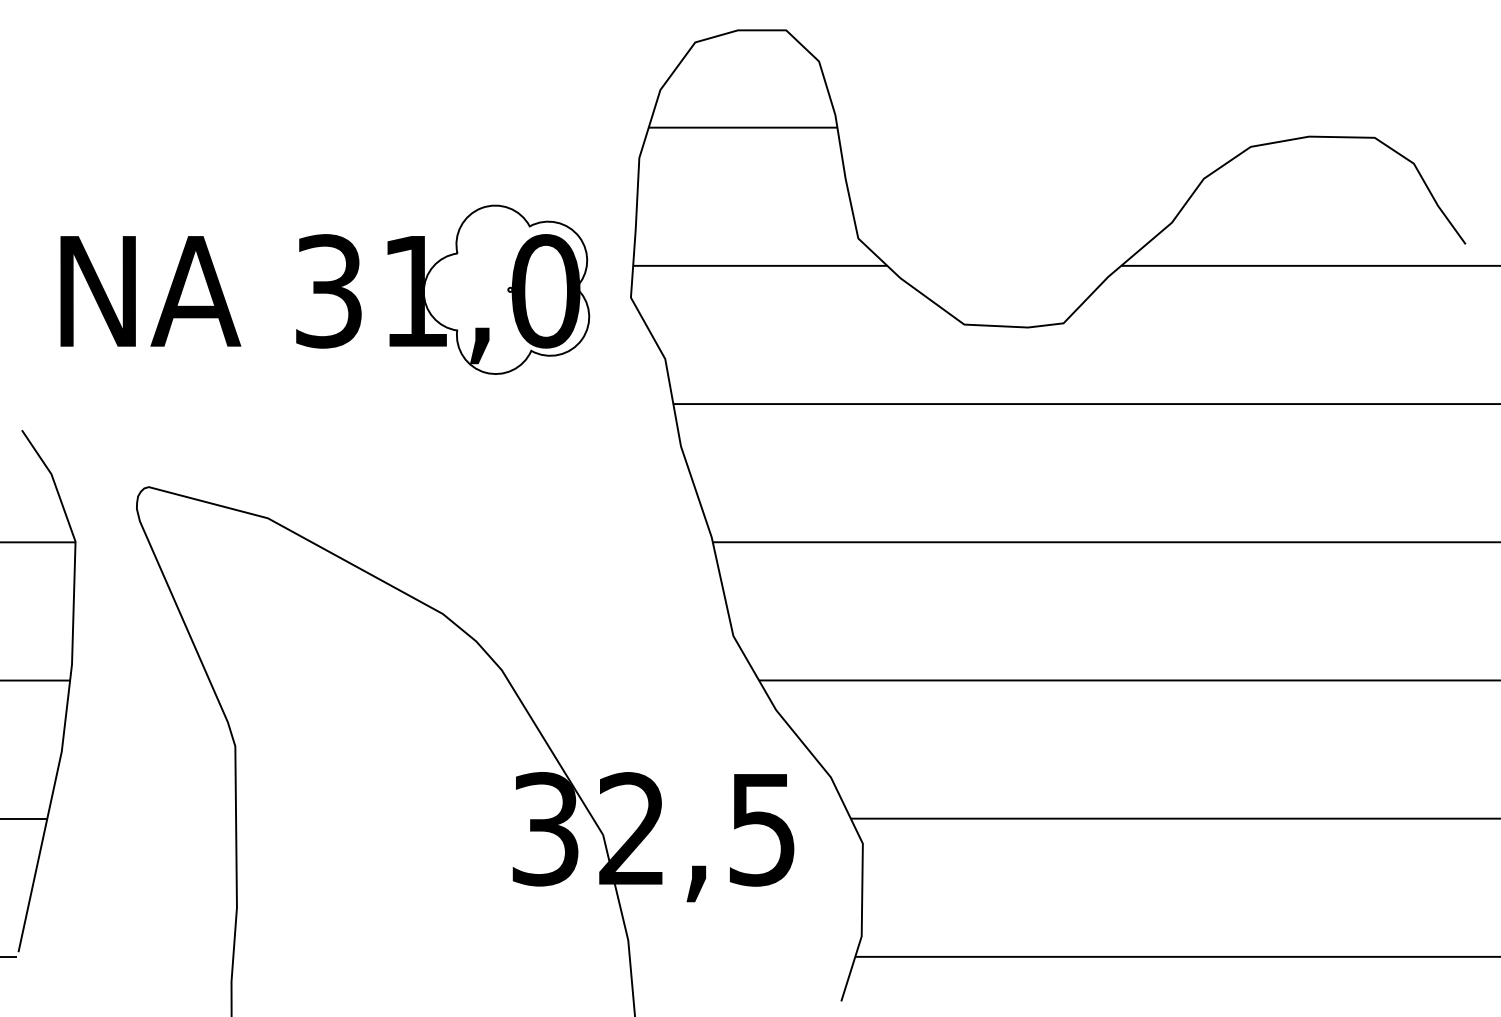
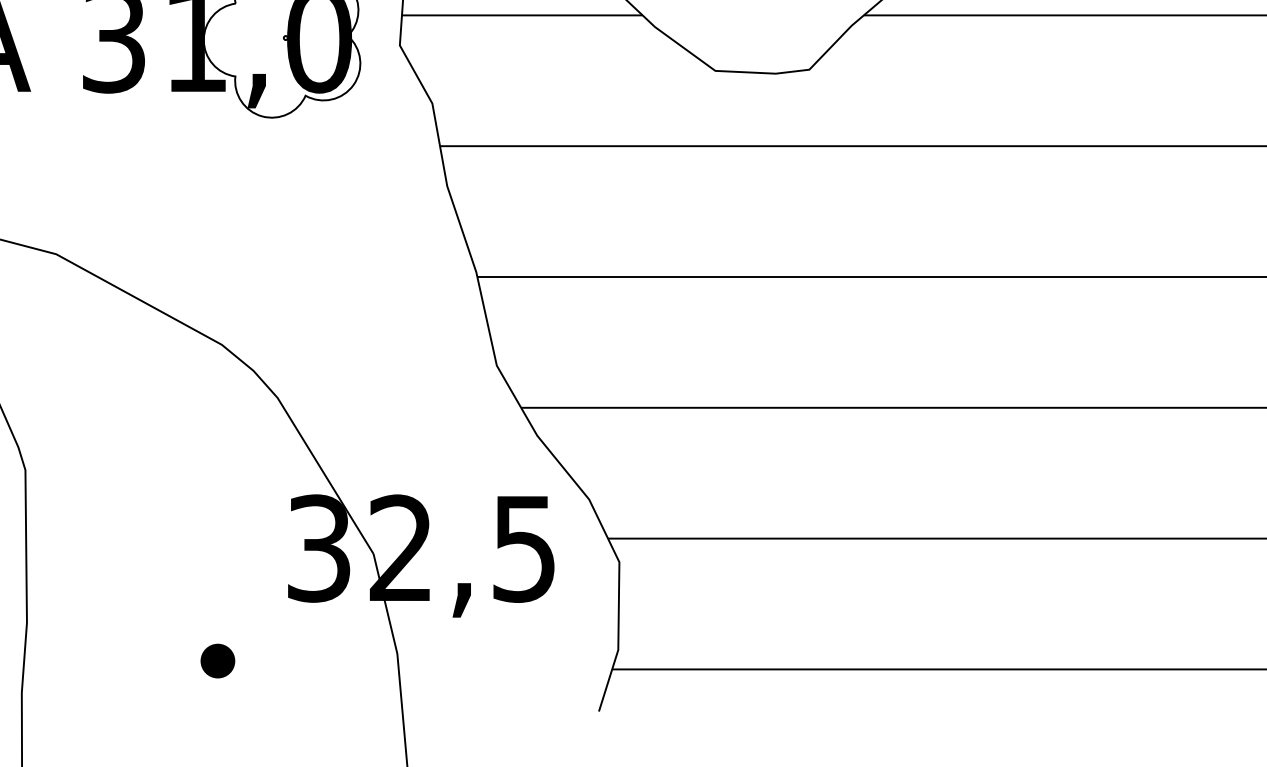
part: (438, 947) -> (217, 660), added

